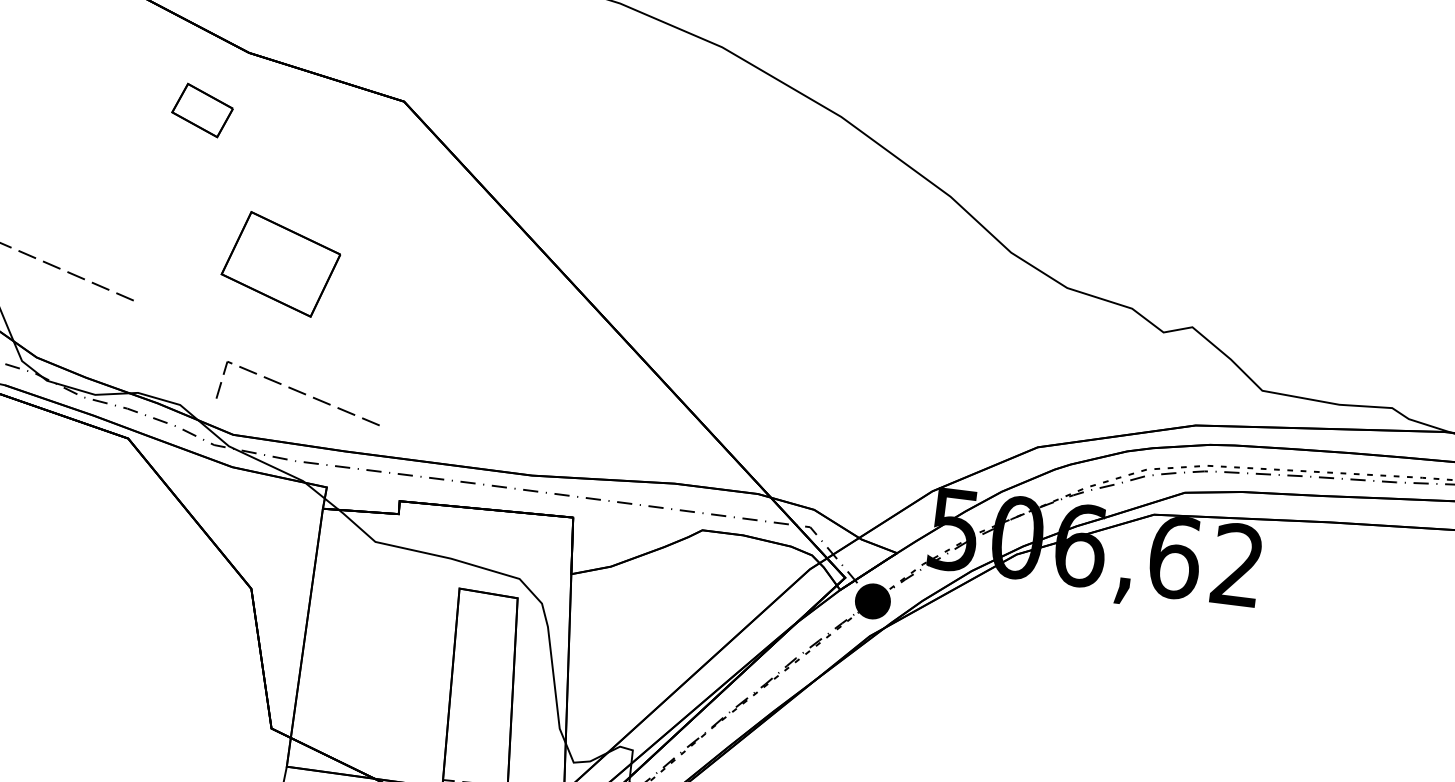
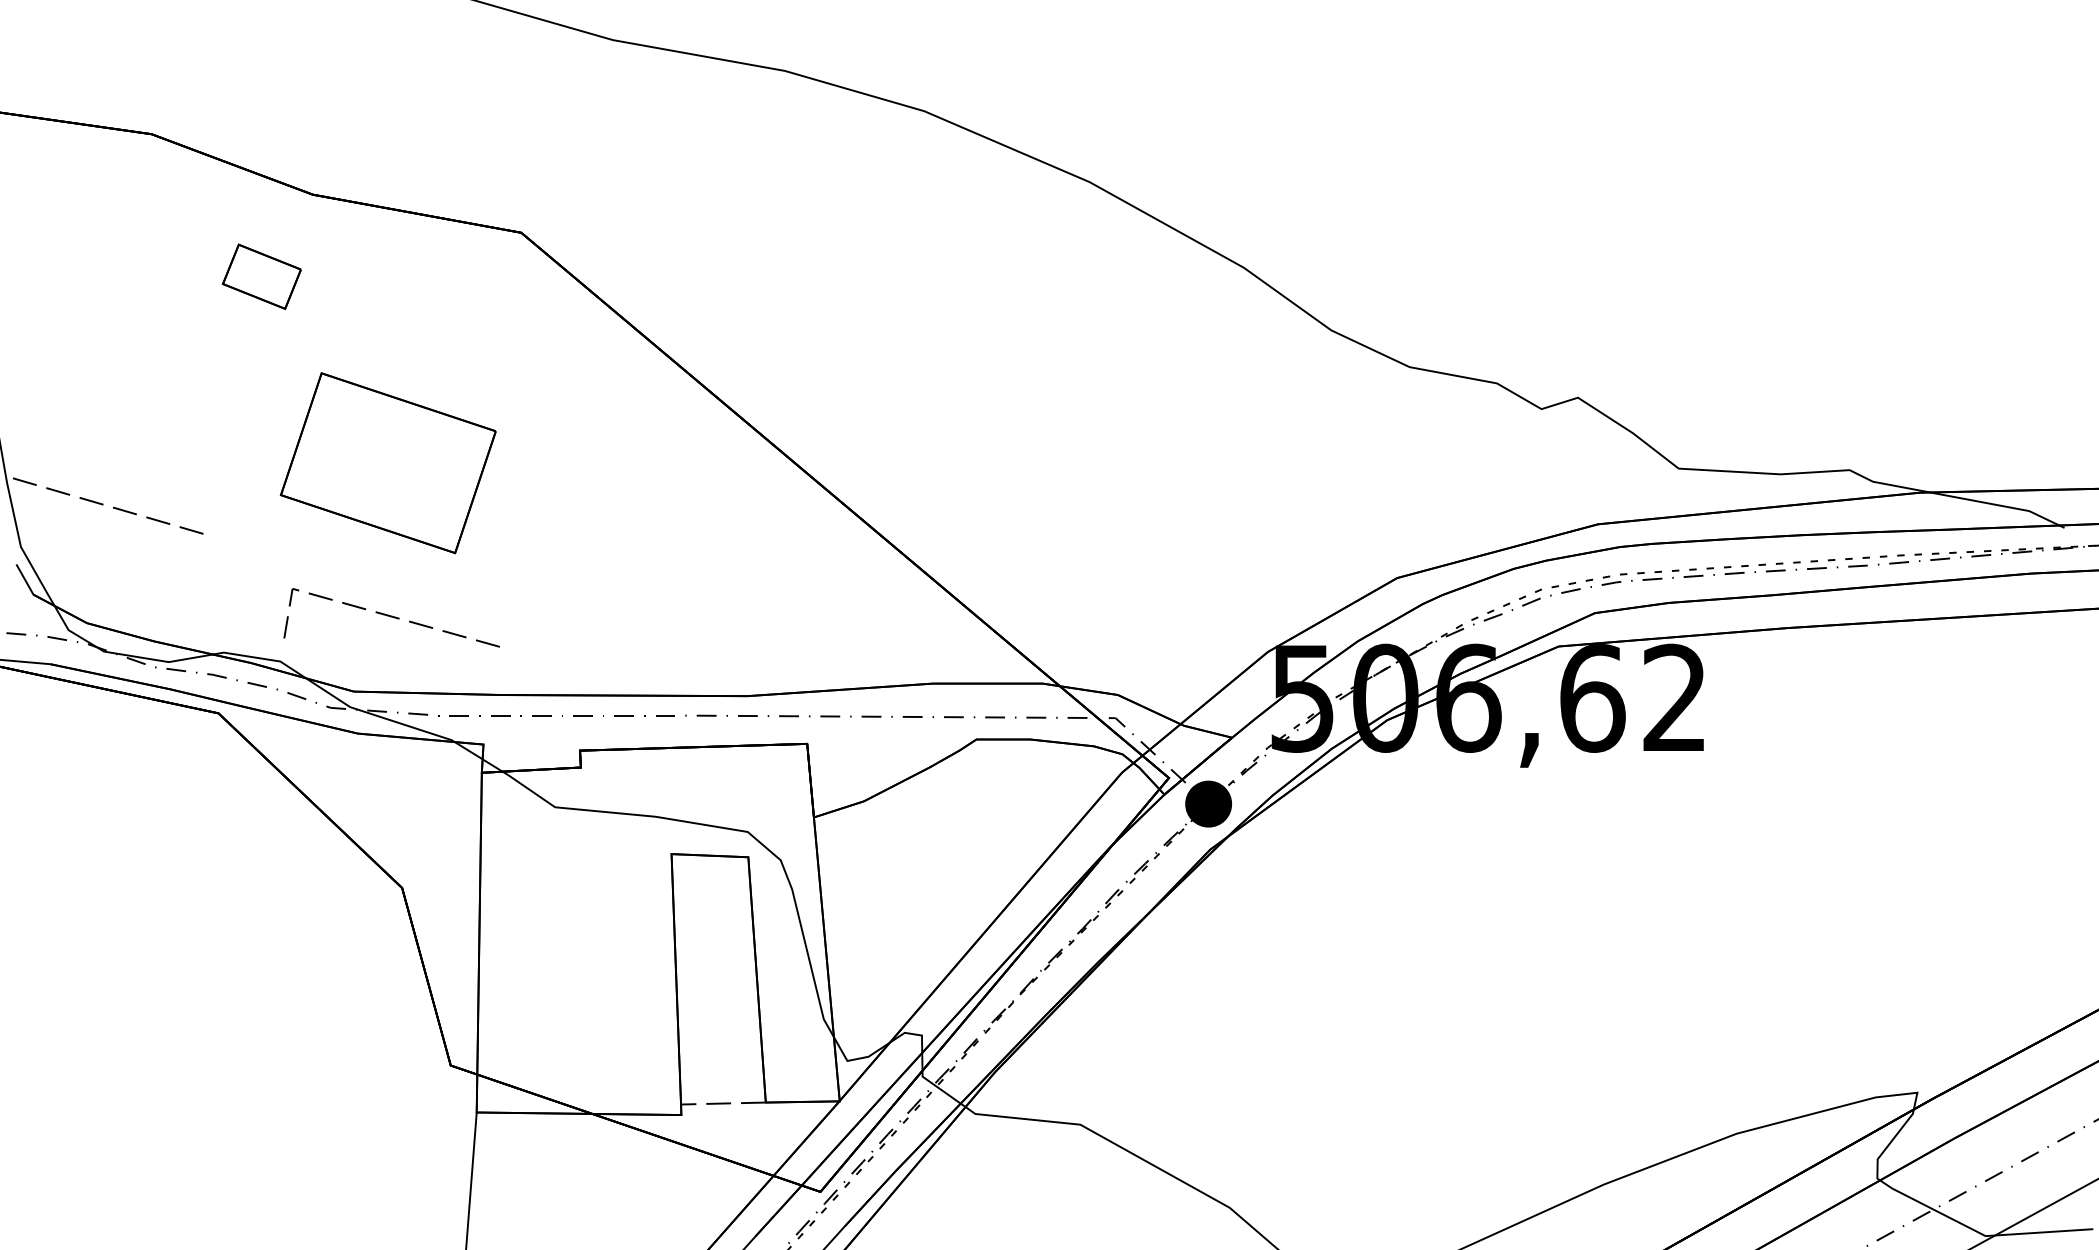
part: (280, 264) -> (387, 463), size x1.43
line: (299, 392) -> (391, 617), moved

